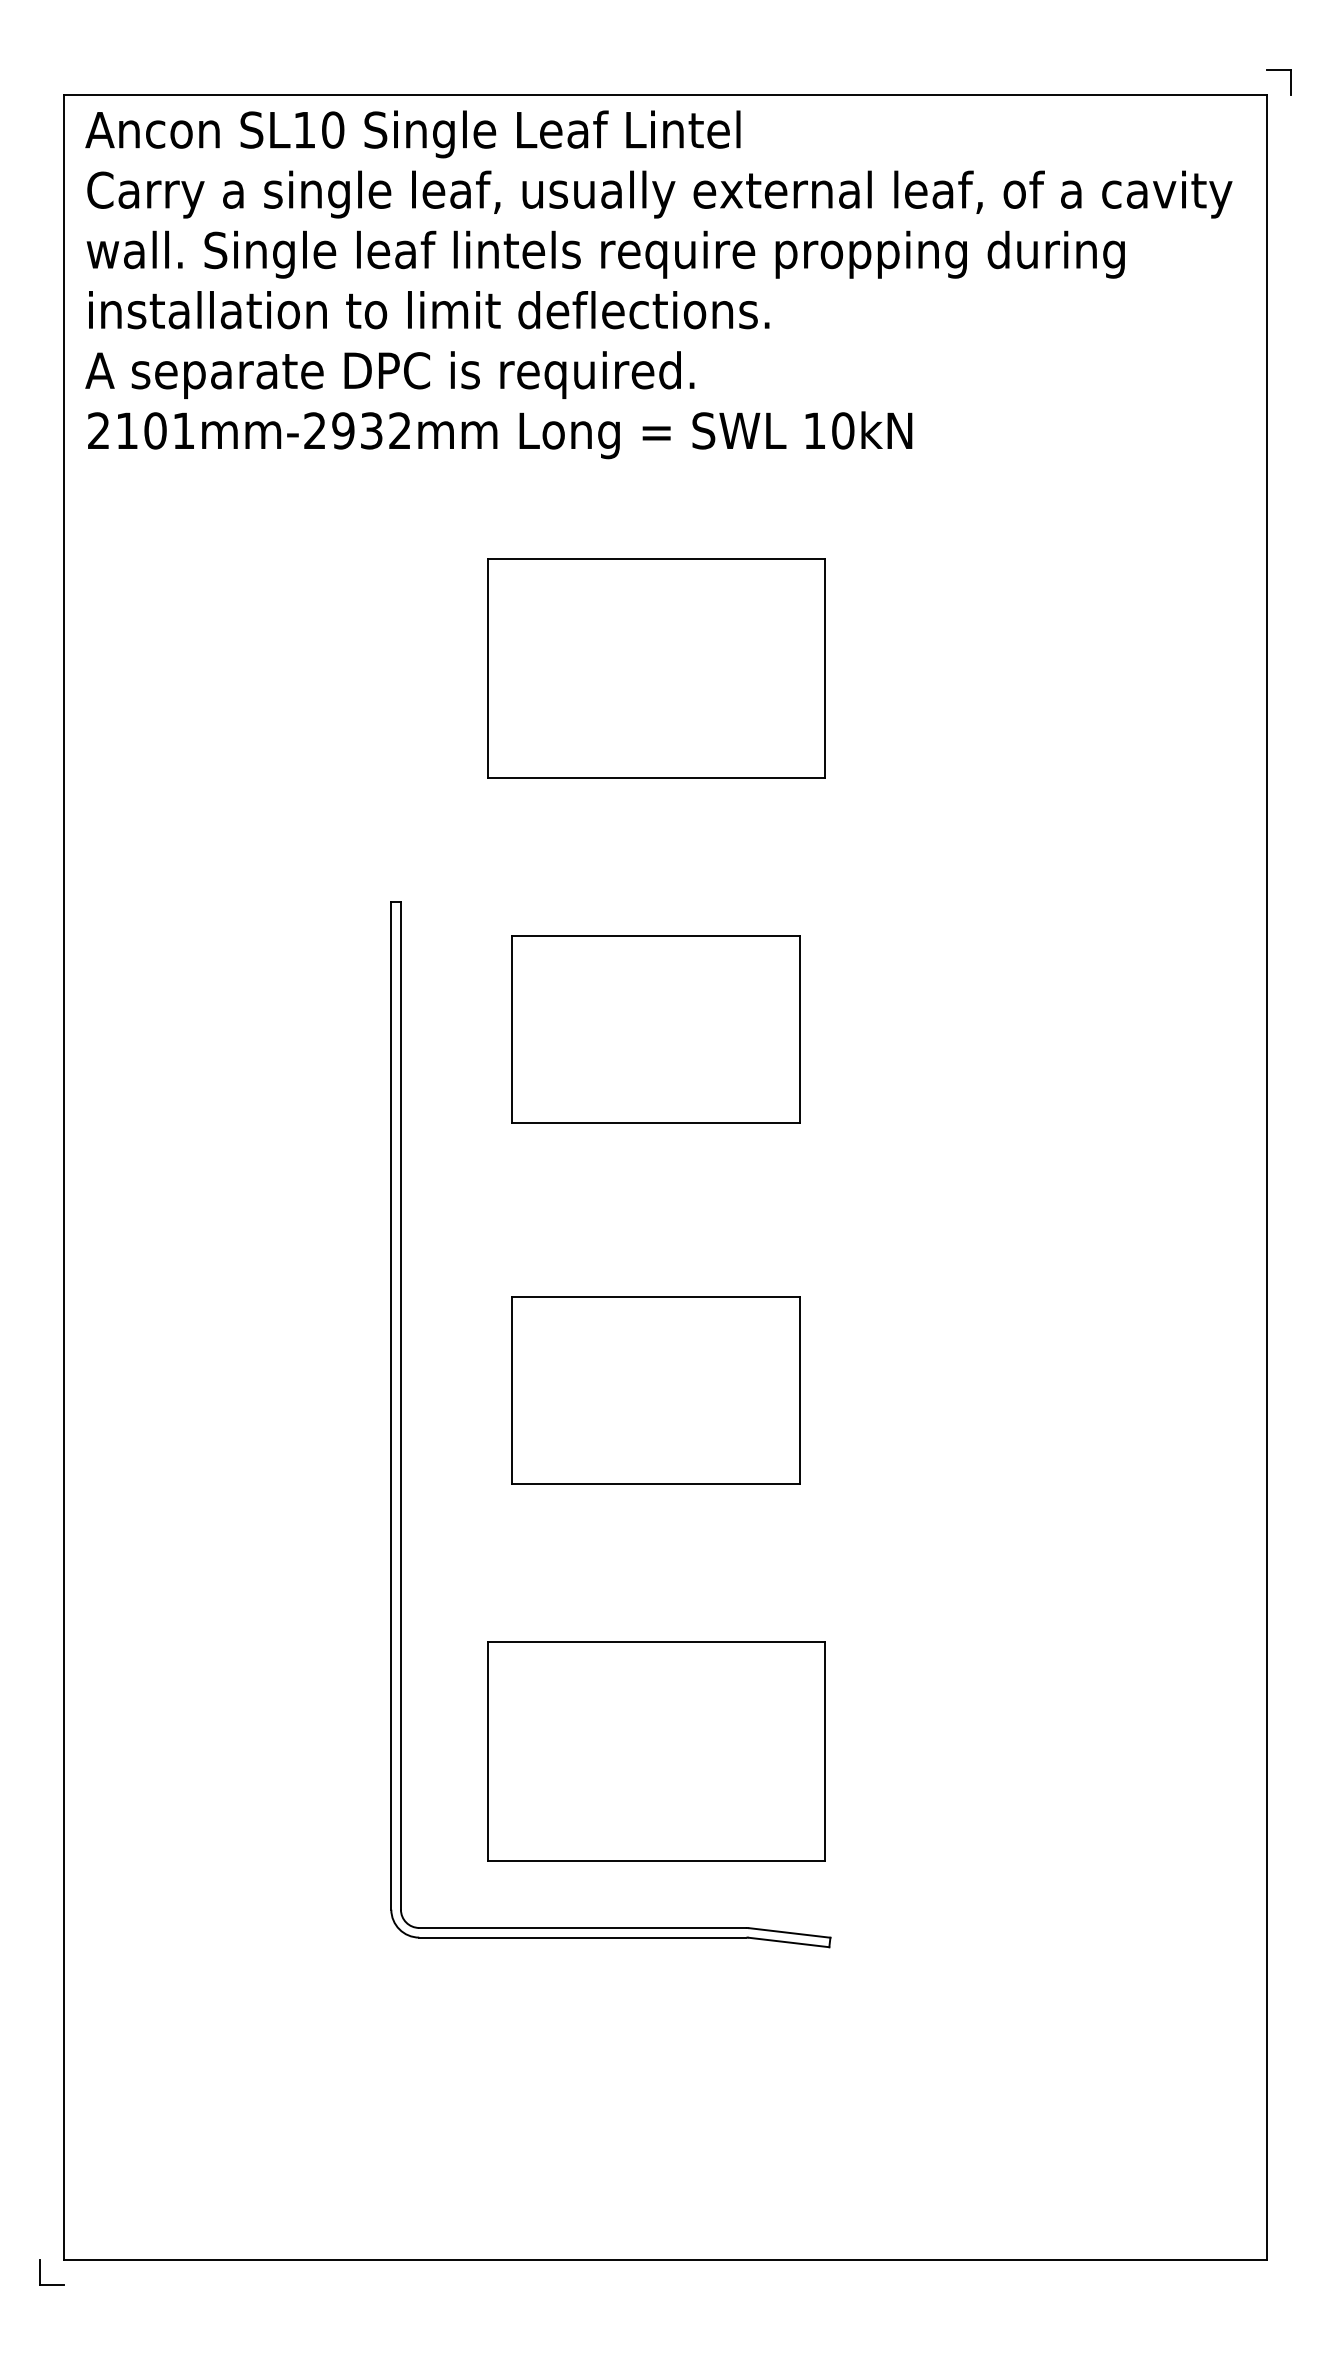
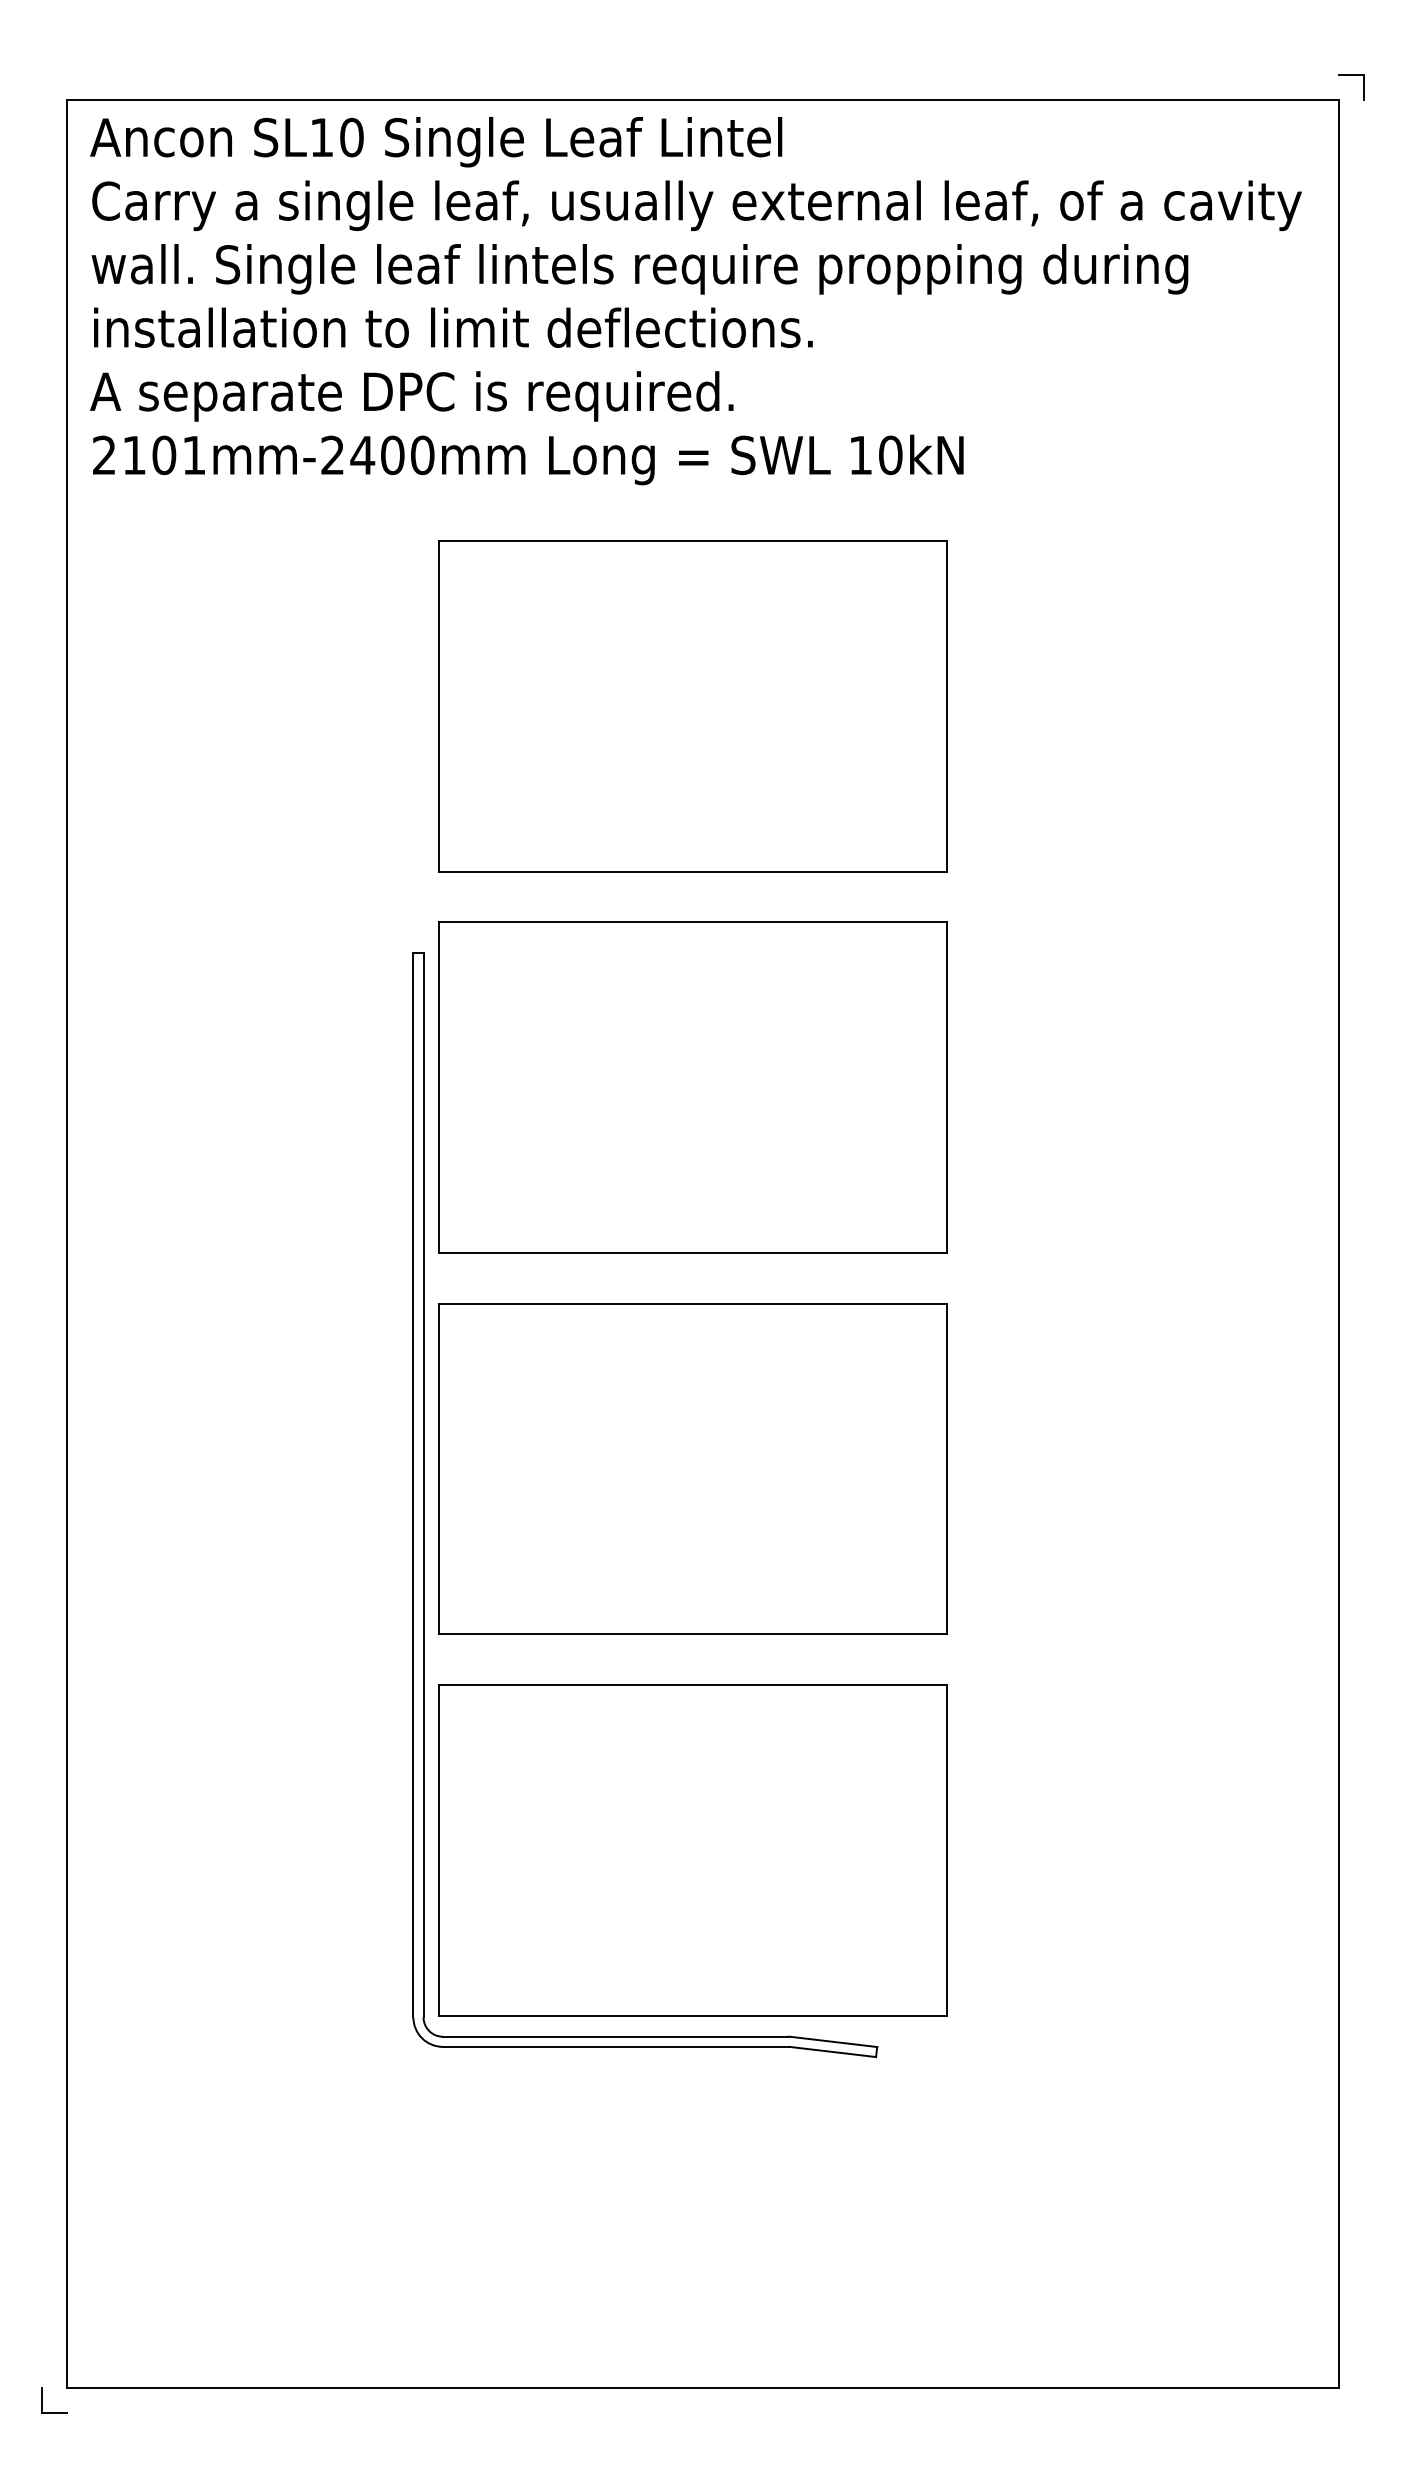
text: (371, 431) -> (392, 455), 2101mm-2932mm -> 2101mm-2400mm
part: (655, 668) -> (692, 706), size x1.43
part: (655, 1029) -> (692, 1087), size x1.67
part: (655, 1390) -> (692, 1468), size x1.67
part: (655, 1751) -> (692, 1850), size x1.43

